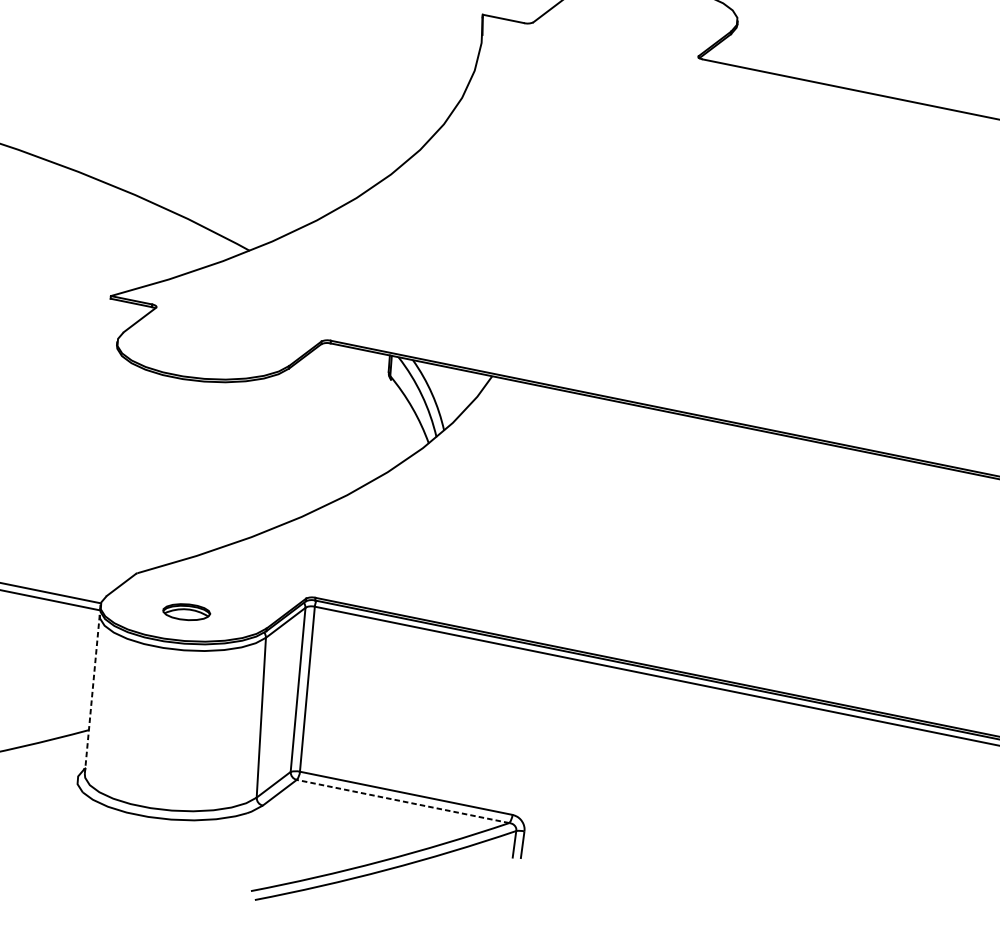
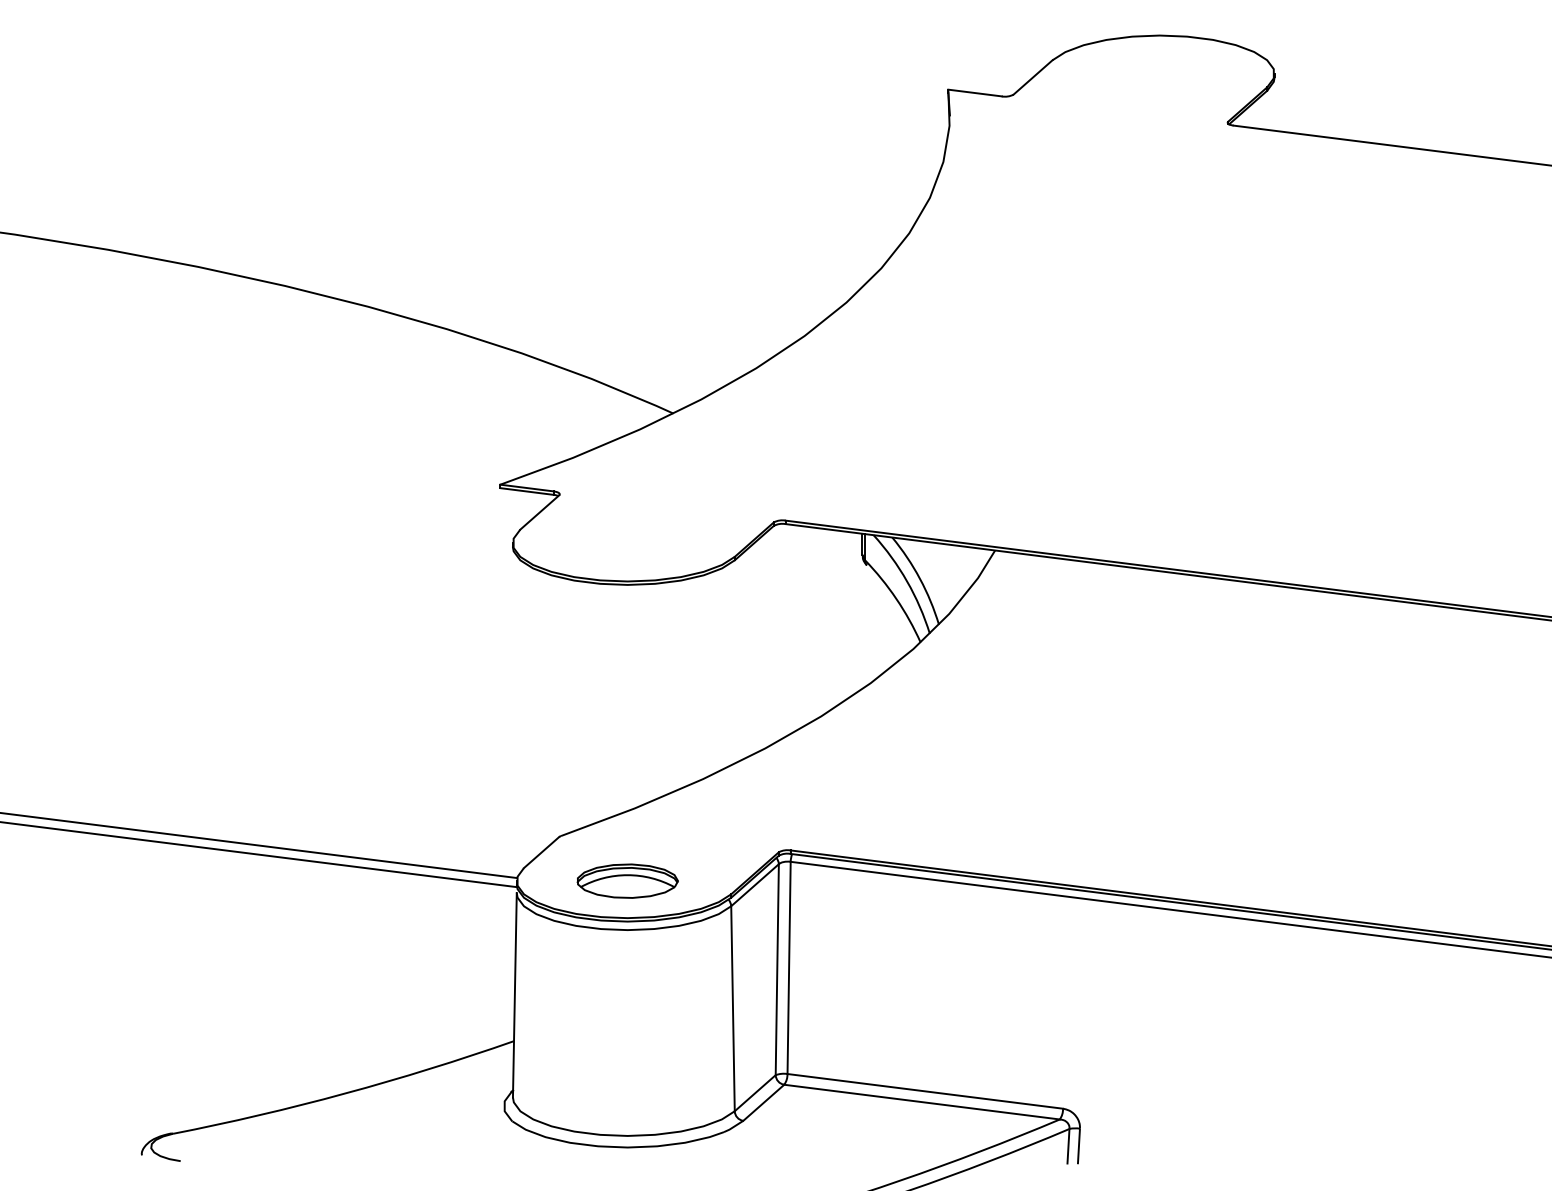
part: (186, 611) -> (627, 880), size x1.67
line: (91, 694) -> (514, 995), dashed -> solid
line: (403, 801) -> (922, 1102), dashed -> solid

